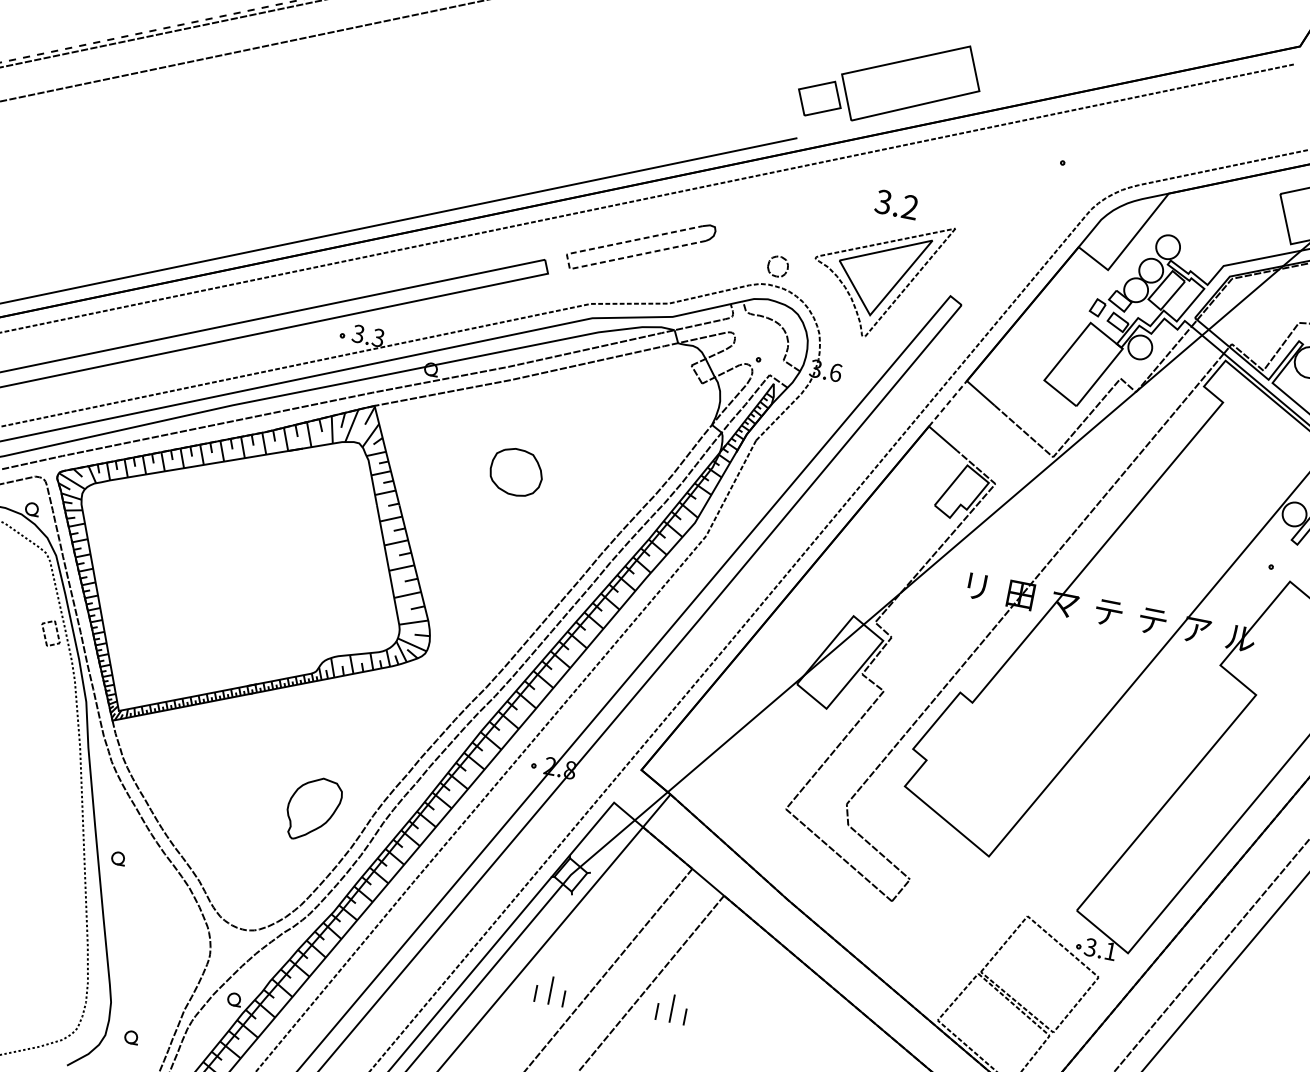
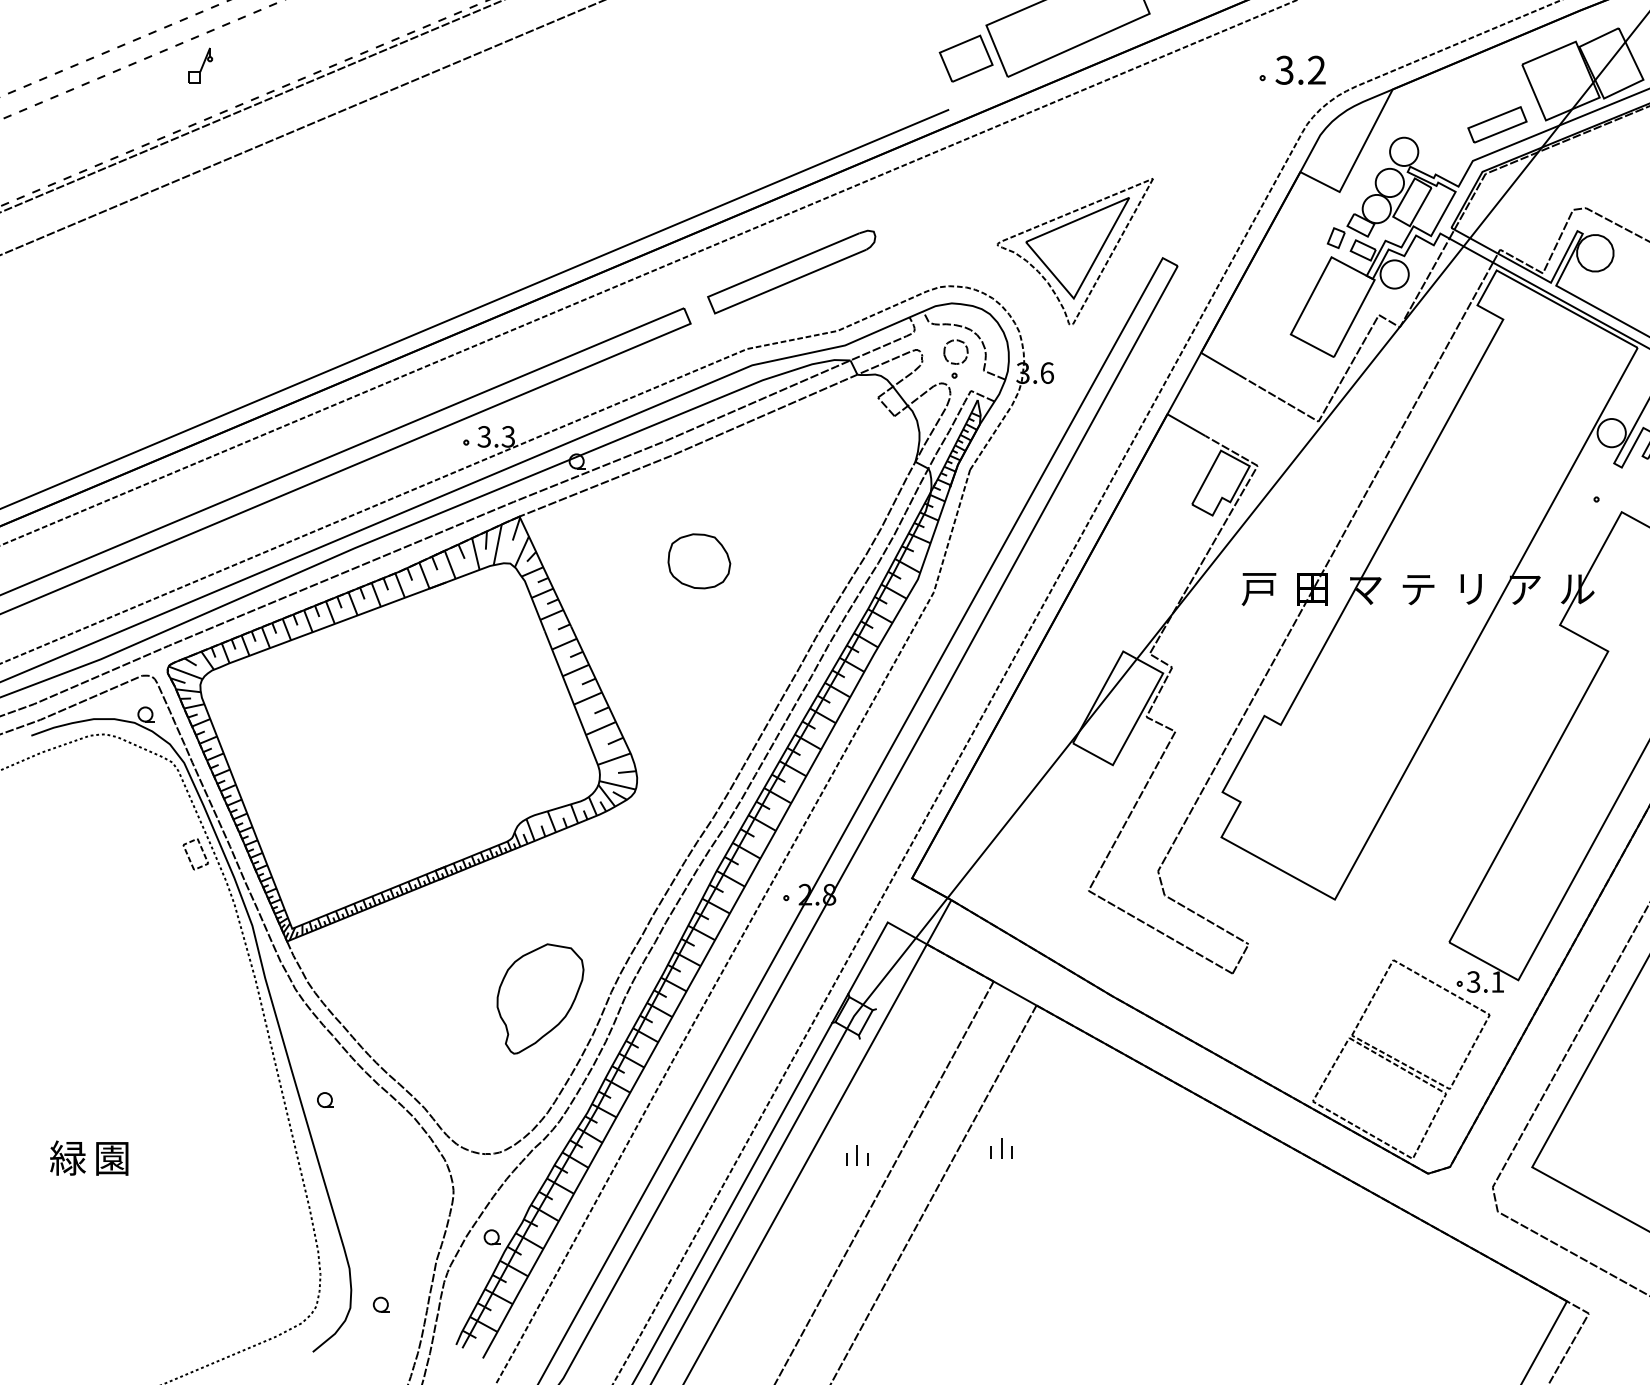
text: (896, 204) -> (1300, 69), moved
part: (1250, 239) -> (1497, 124), added
part: (774, 258) -> (949, 343), moved
line: (568, 261) -> (711, 305), dashed -> solid
line: (948, 403) -> (1184, 383), dashed -> solid
text: (975, 586) -> (1258, 589), リ -> 戸
text: (1152, 621) -> (1471, 589), テ -> リ
part: (313, 809) -> (540, 998), size x1.43
part: (551, 991) -> (857, 1155), size x0.62
part: (671, 1008) -> (1001, 1148), size x0.62

